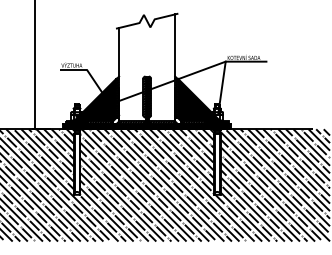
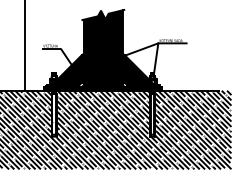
fill: (146, 67) -> (102, 47), added

